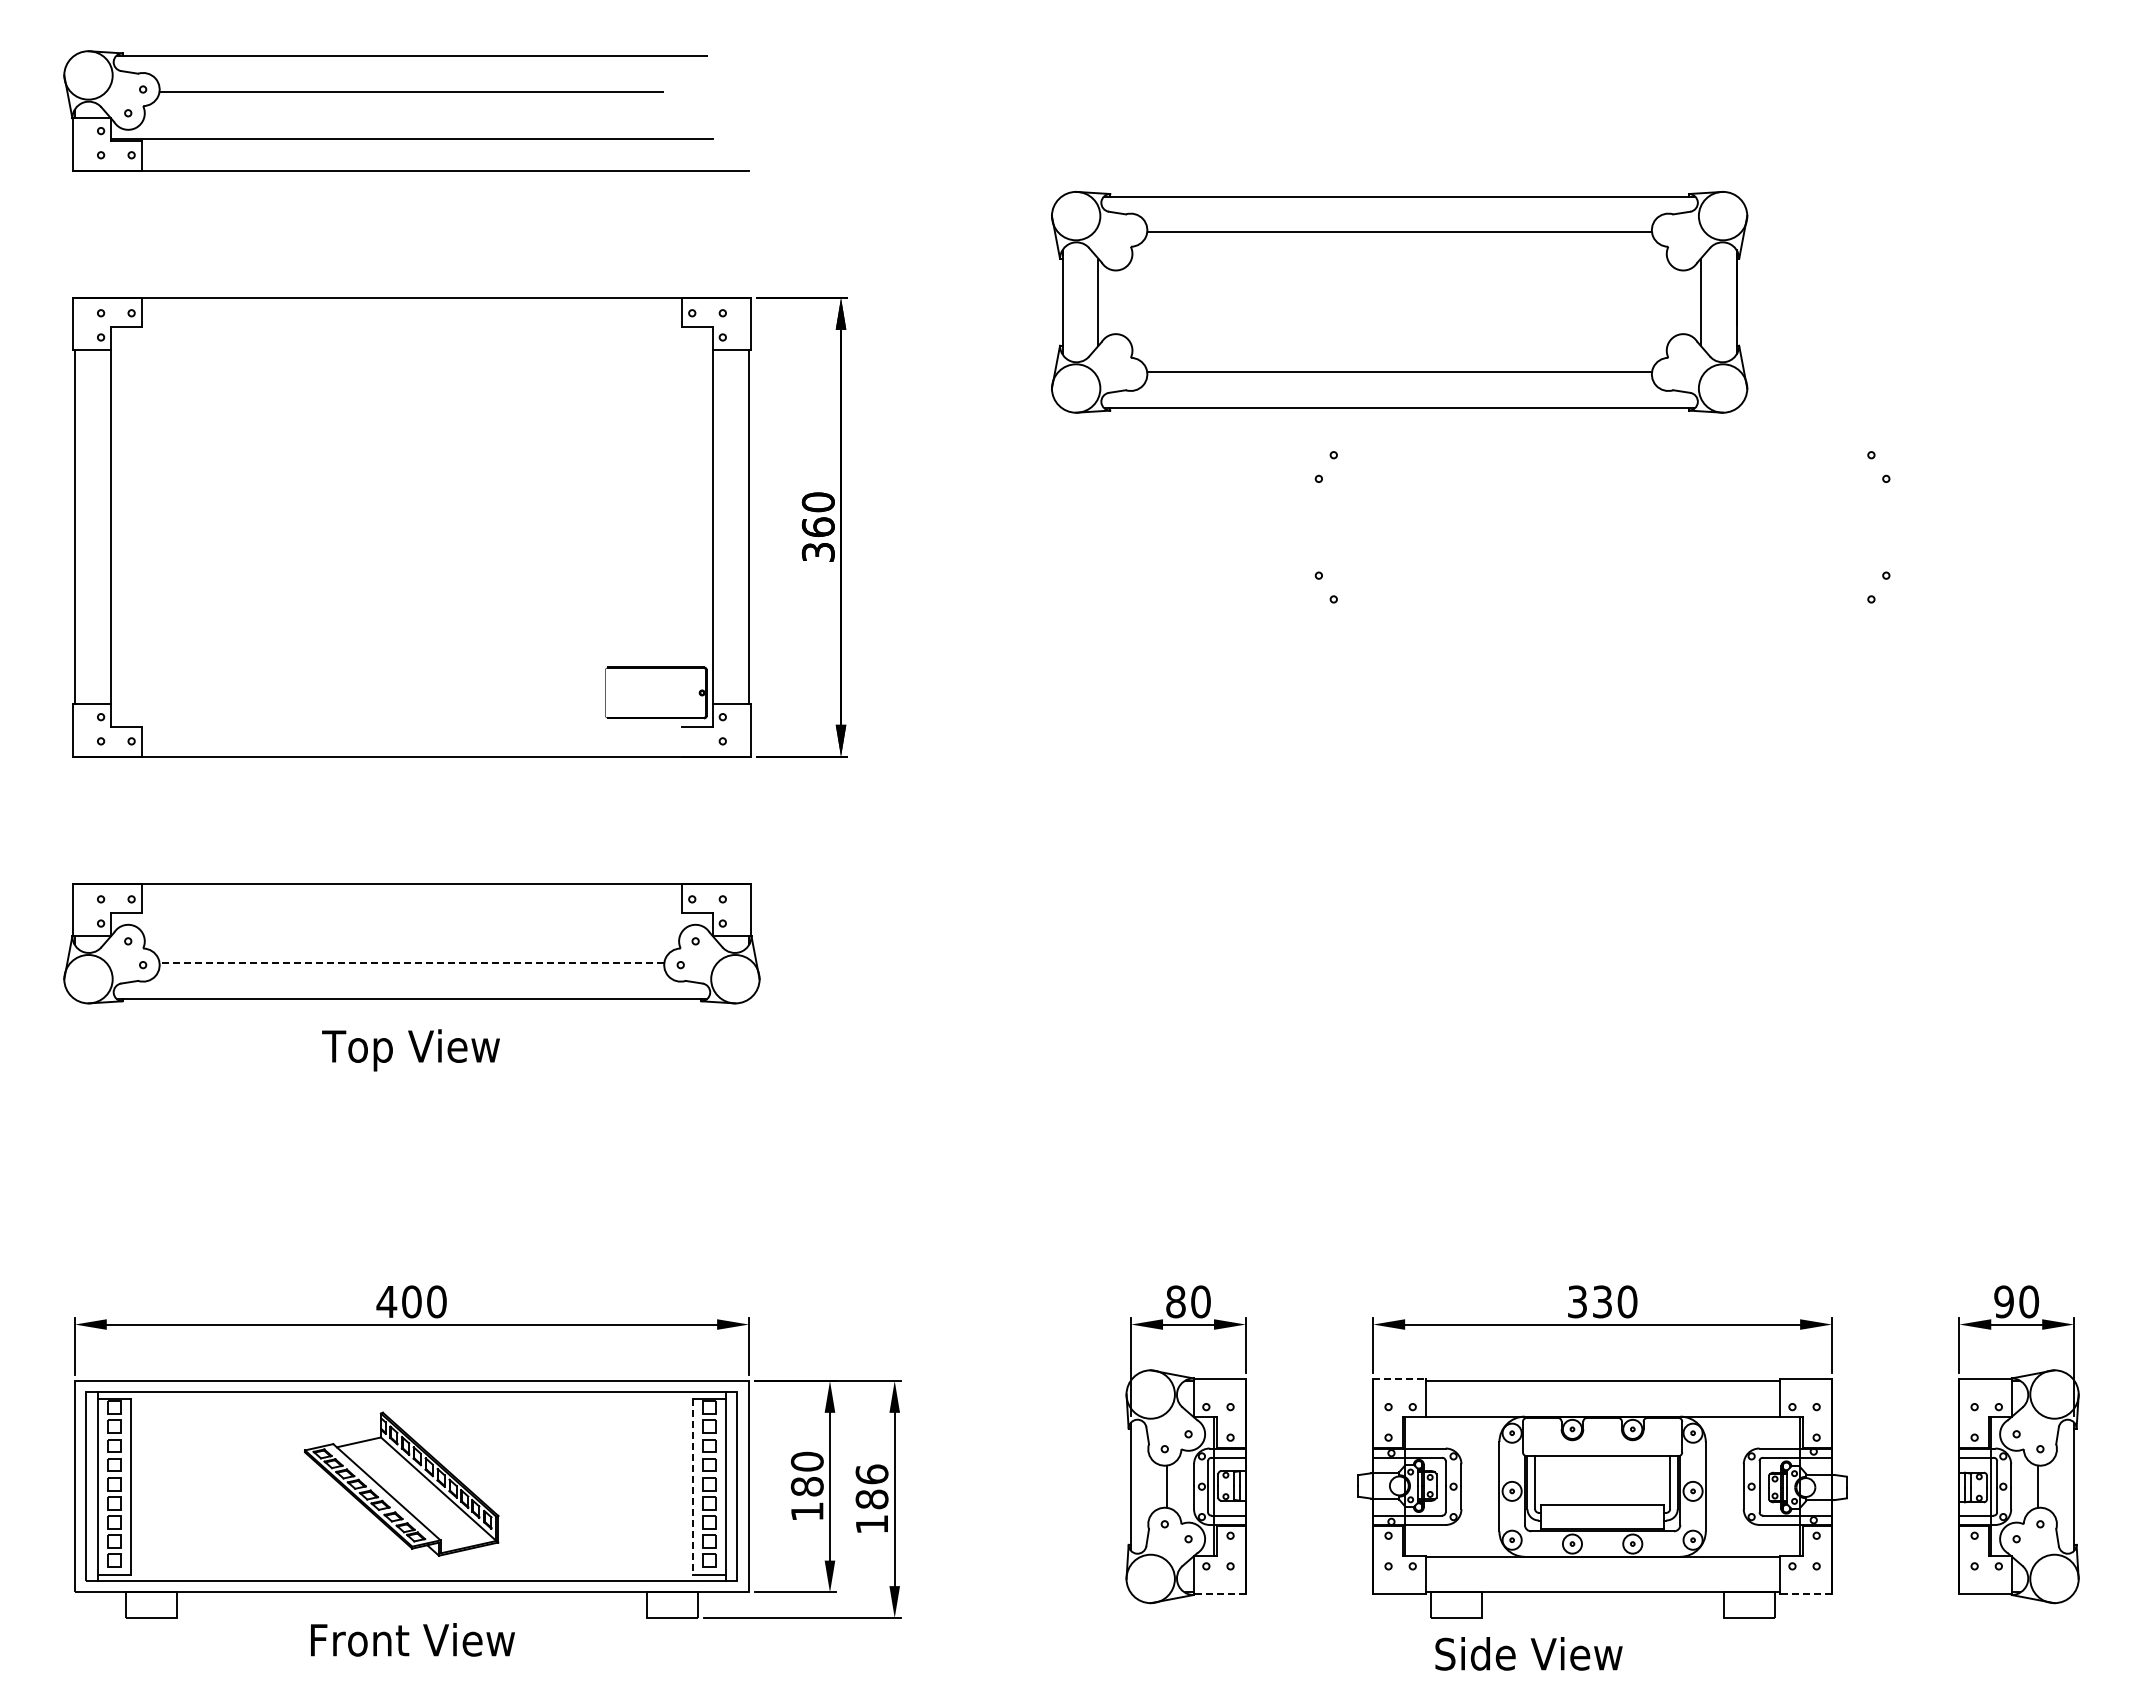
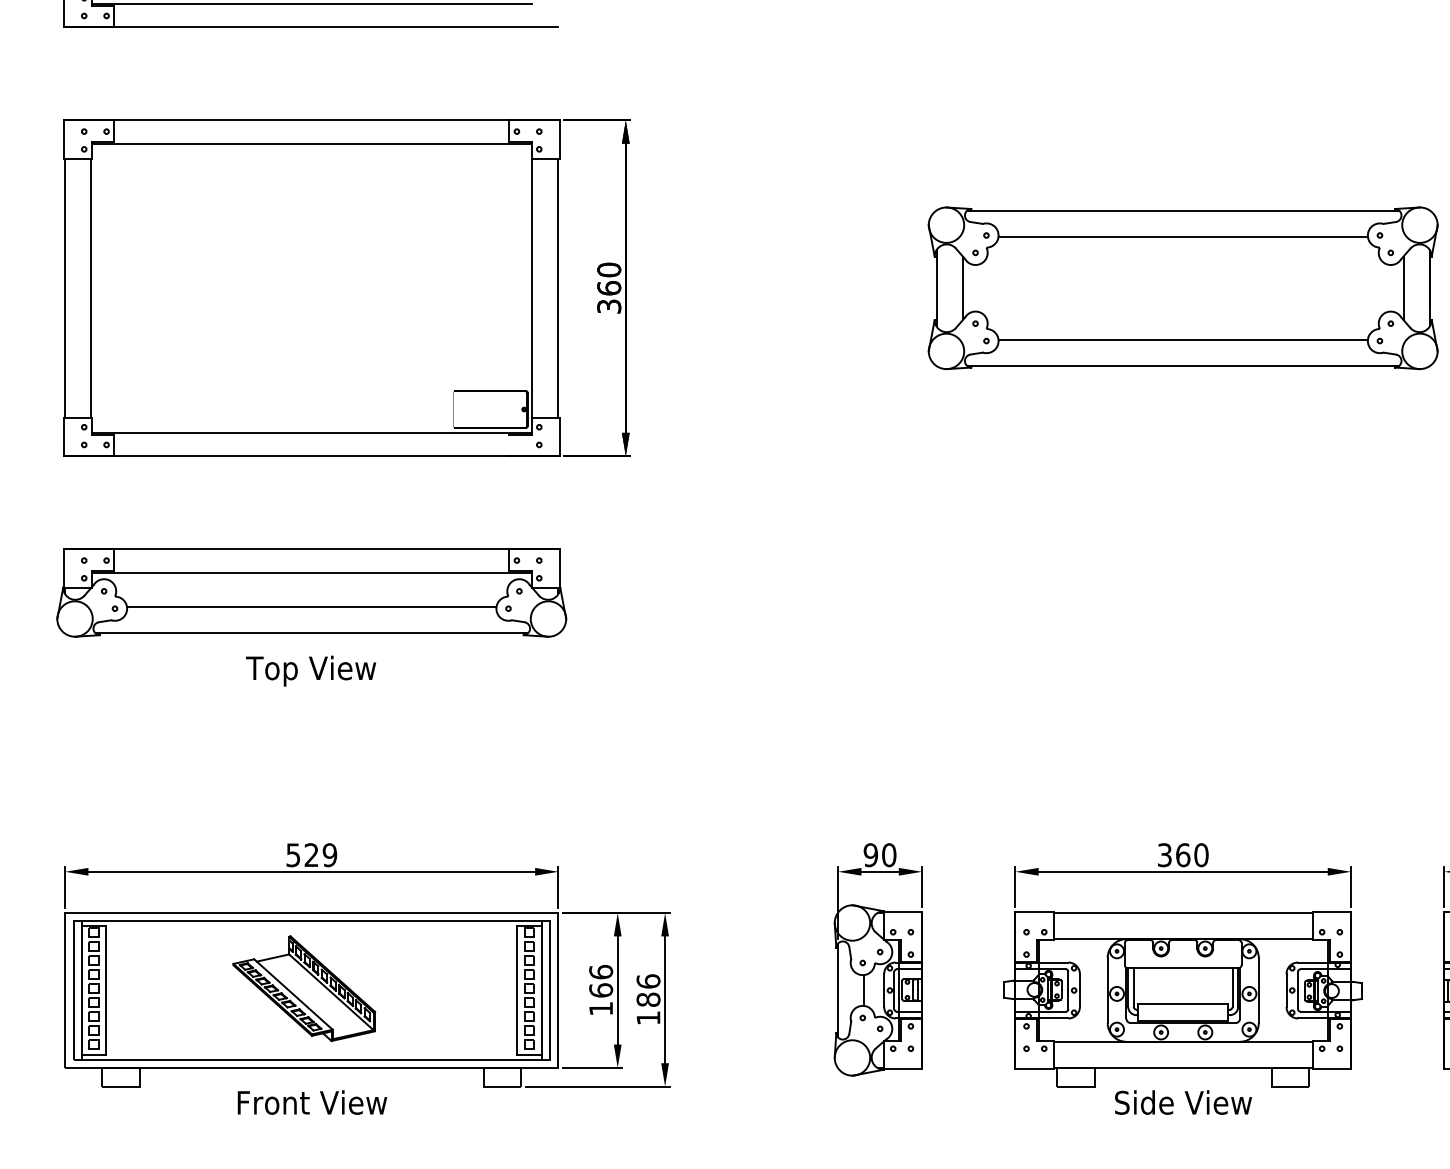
part: (1399, 301) -> (1183, 287), moved
line: (411, 329) -> (311, 143), added
line: (411, 724) -> (311, 432), added
line: (411, 915) -> (311, 572), added
line: (411, 963) -> (311, 607), dashed -> solid
text: (411, 1301) -> (311, 854), 400 -> 529
text: (1175, 1301) -> (870, 854), 80 -> 90
text: (1602, 1301) -> (1183, 854), 330 -> 360
line: (1399, 1379) -> (1034, 912), dashed -> solid
text: (806, 1473) -> (600, 980), 180 -> 166
line: (692, 1486) -> (517, 990), dashed -> solid
line: (1219, 1594) -> (902, 1069), dashed -> solid
line: (1805, 1594) -> (1331, 1069), dashed -> solid
text: (1528, 1653) -> (1183, 1102), moved

